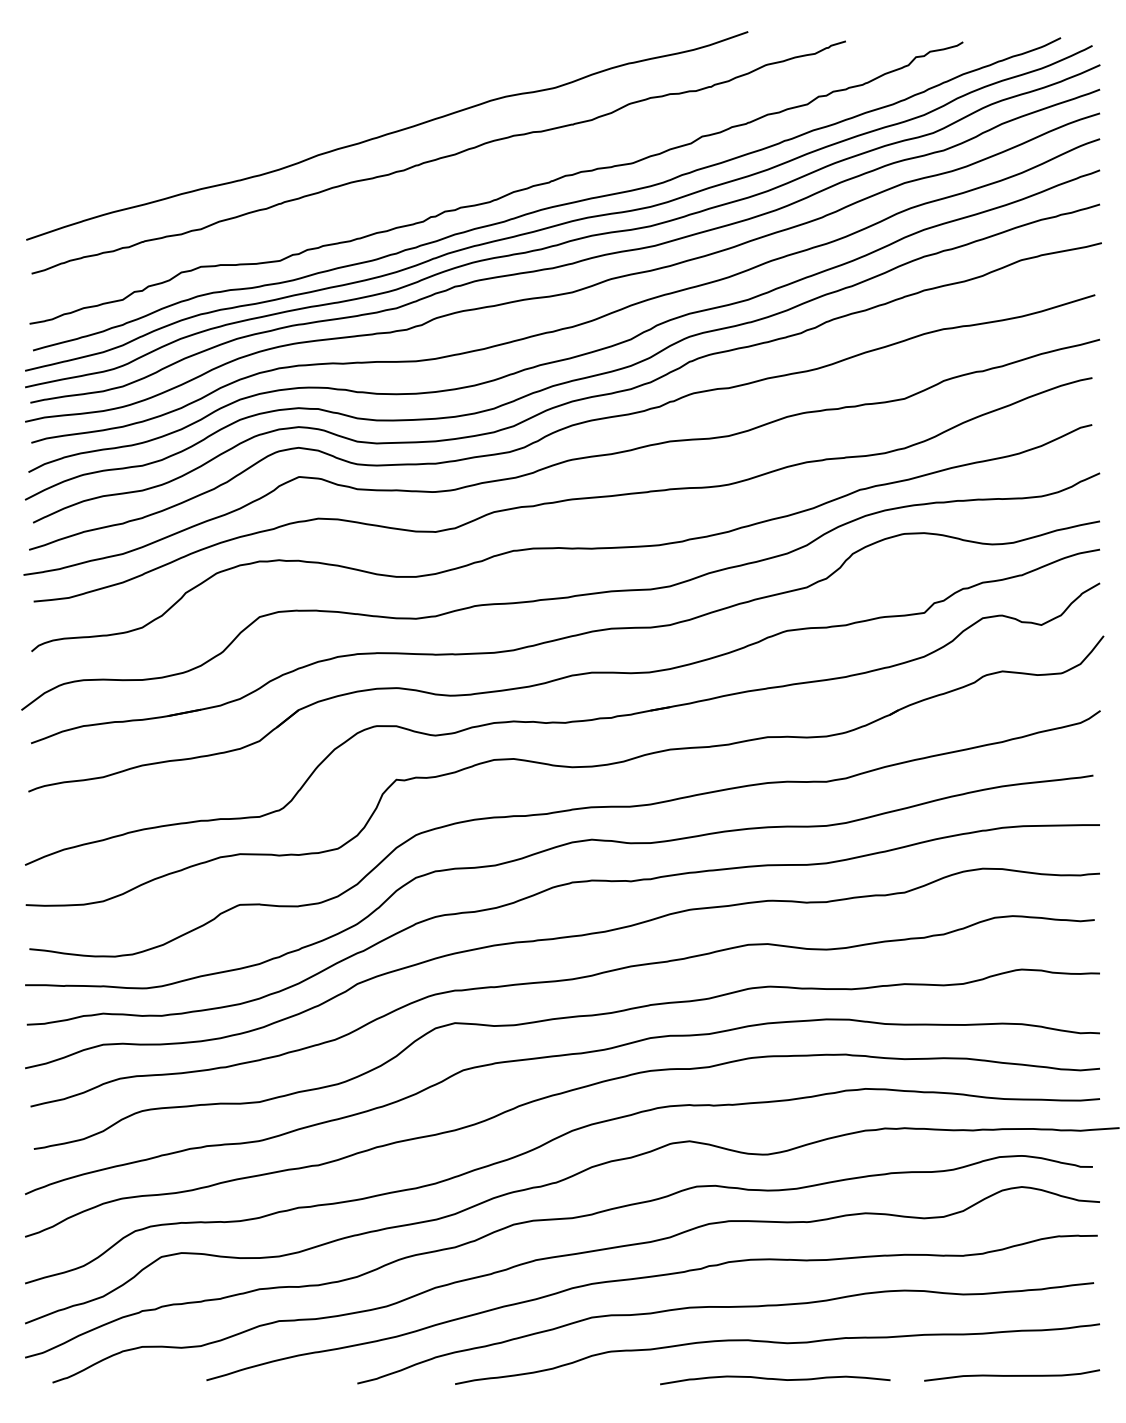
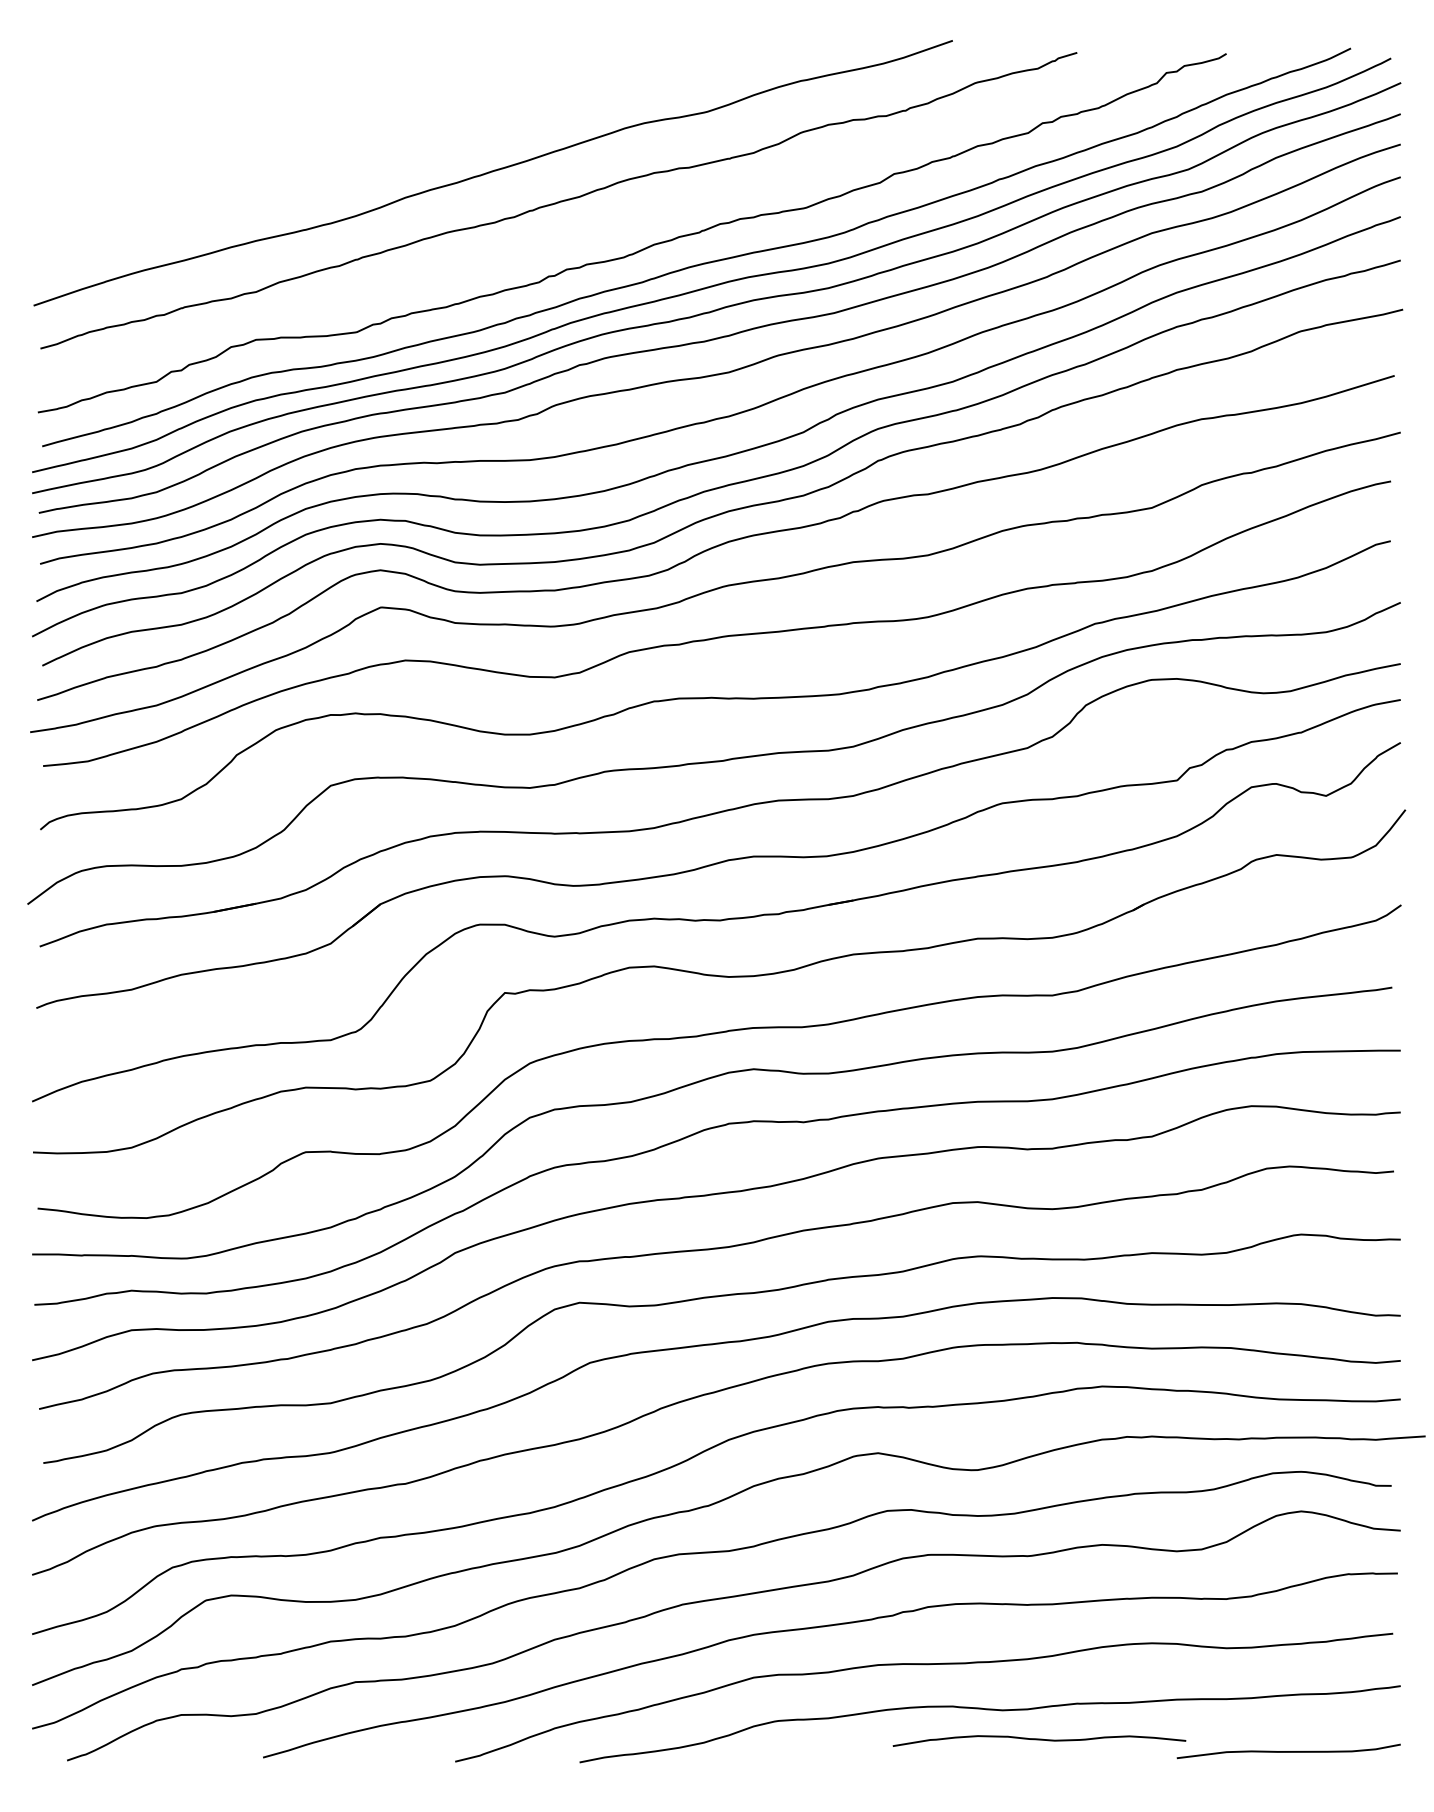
curve: (775, 1380) -> (1039, 1741), moved

